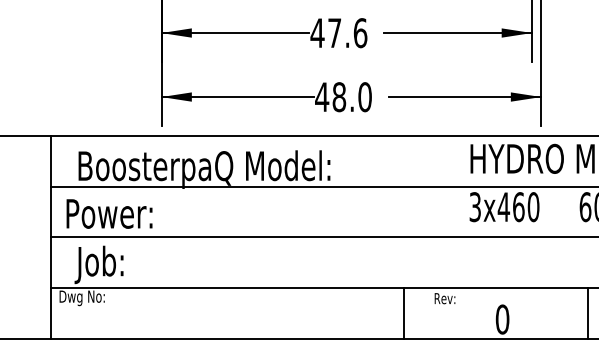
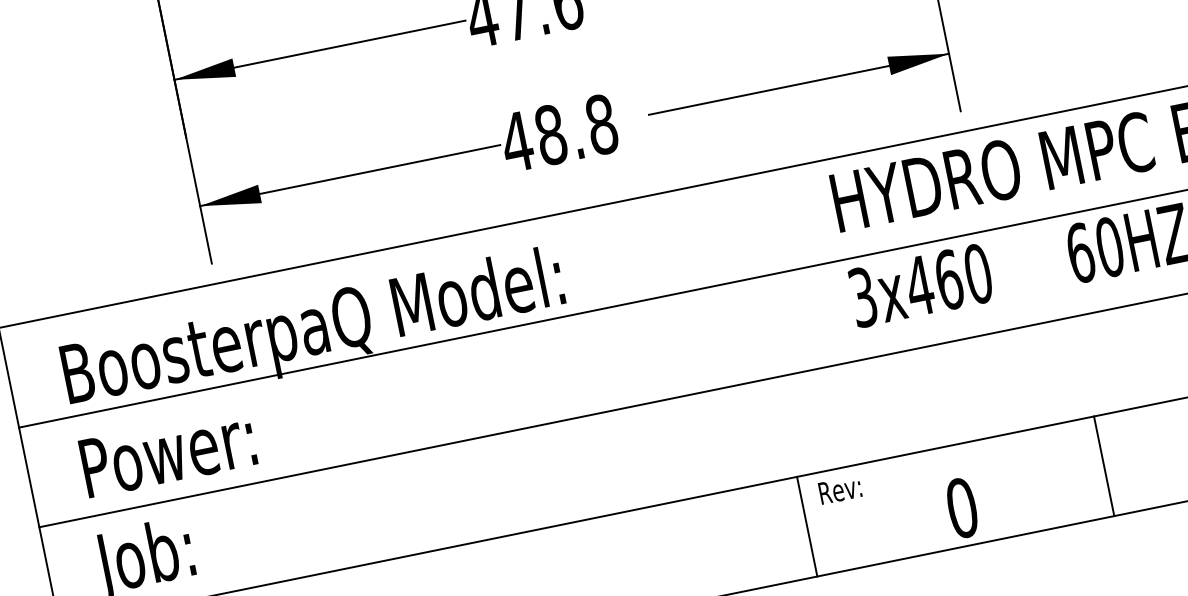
text: (364, 96) -> (600, 123), 48.0 -> 48.8
text: (109, 213) -> (167, 451), moved
line: (404, 312) -> (807, 525), moved
line: (587, 312) -> (1103, 464), moved

